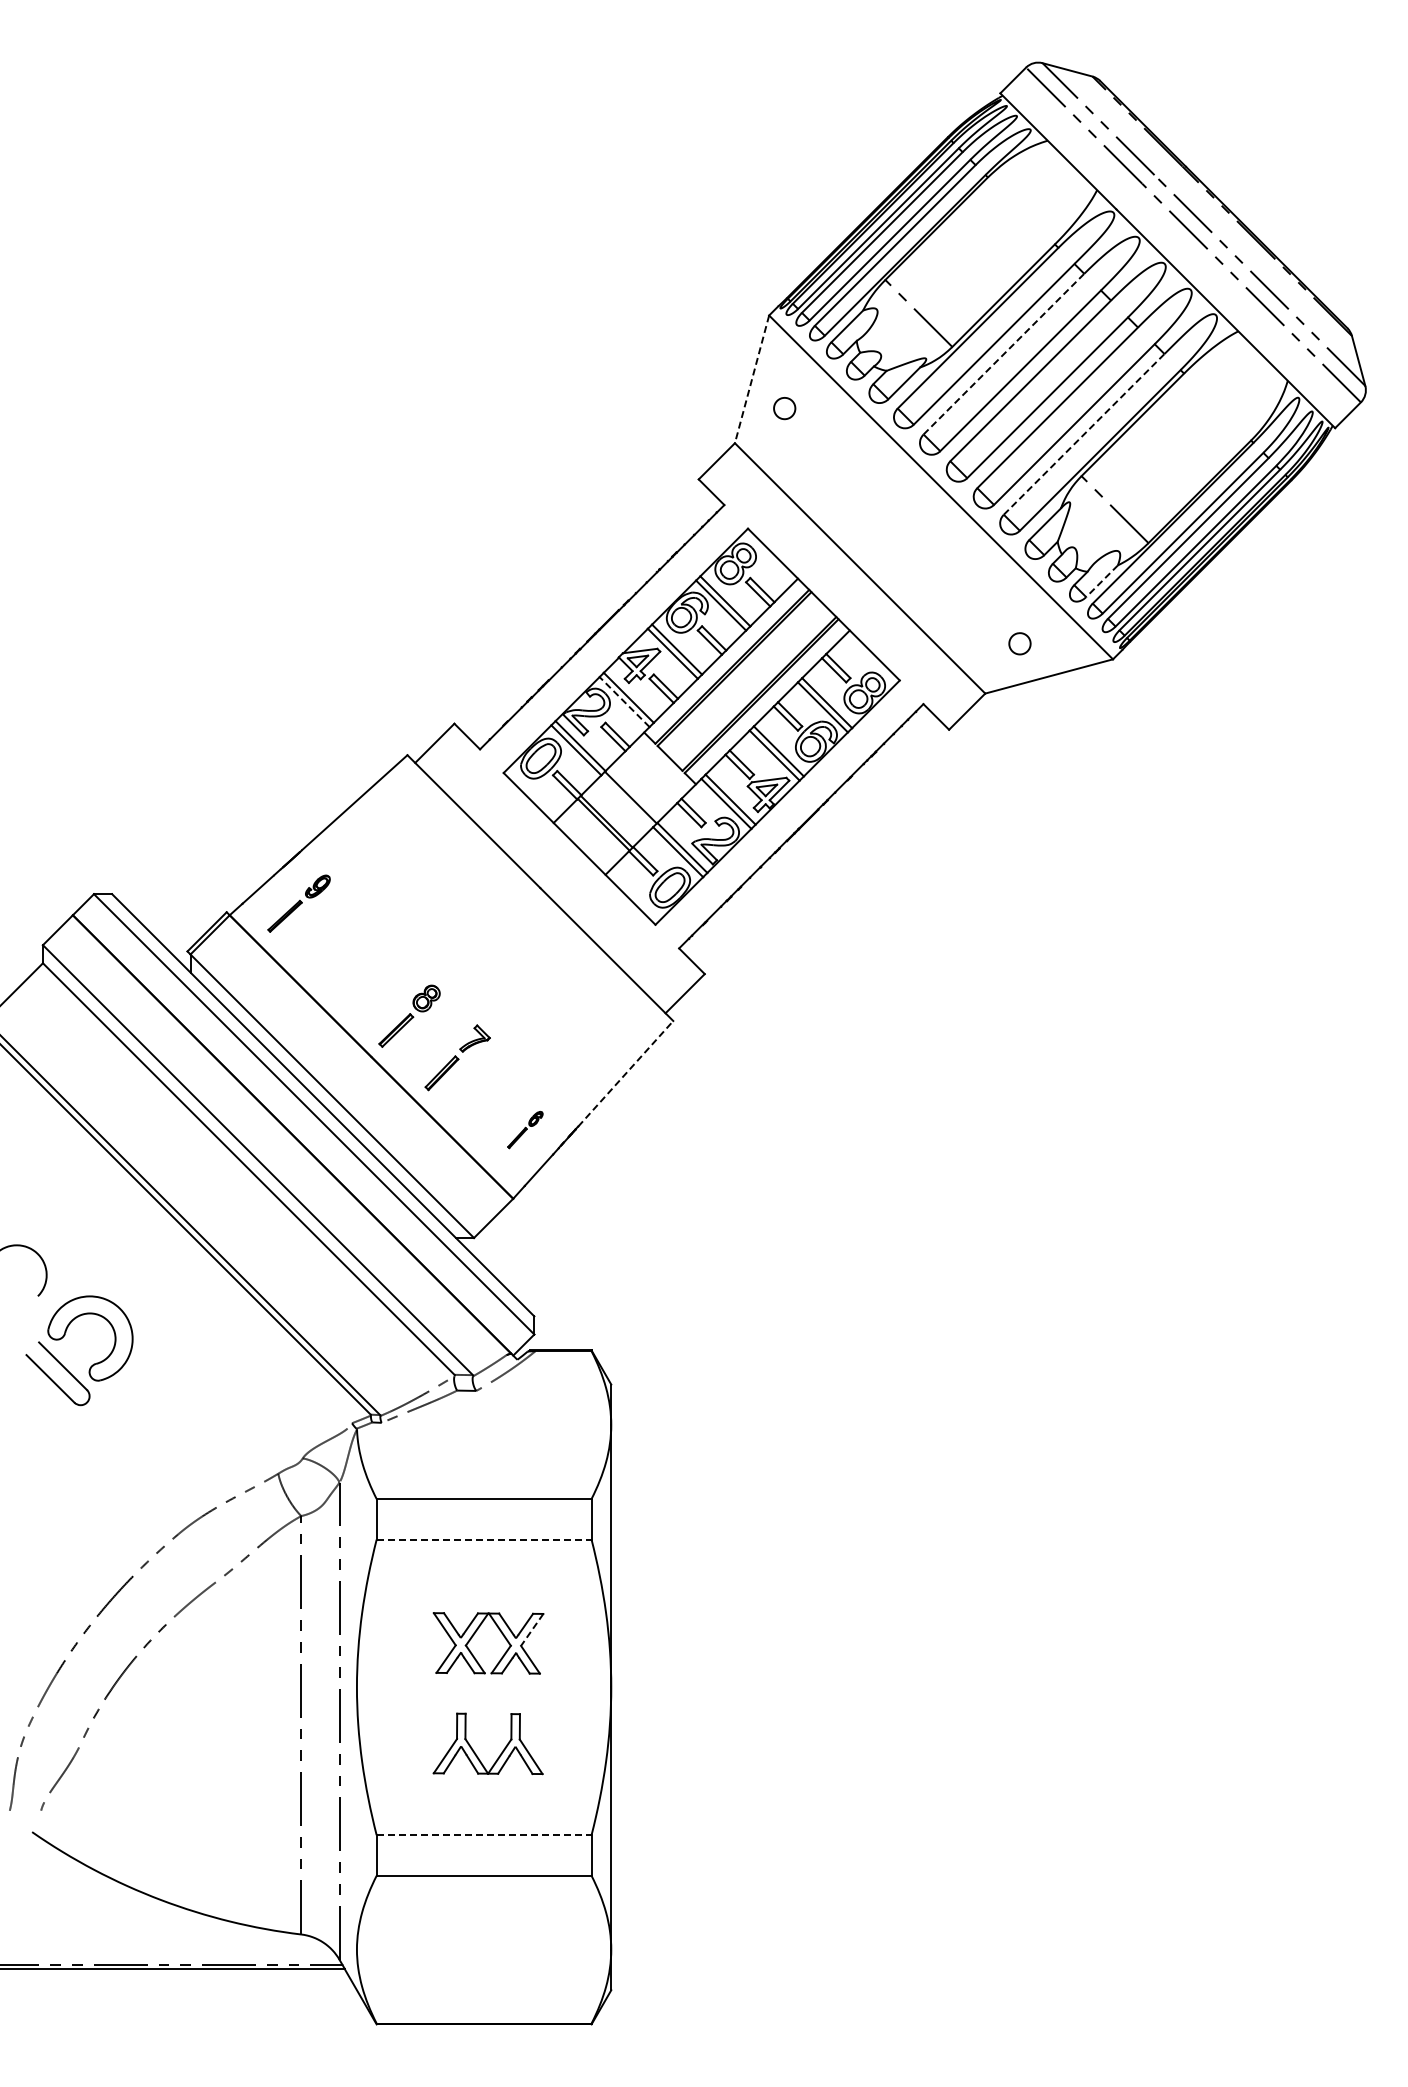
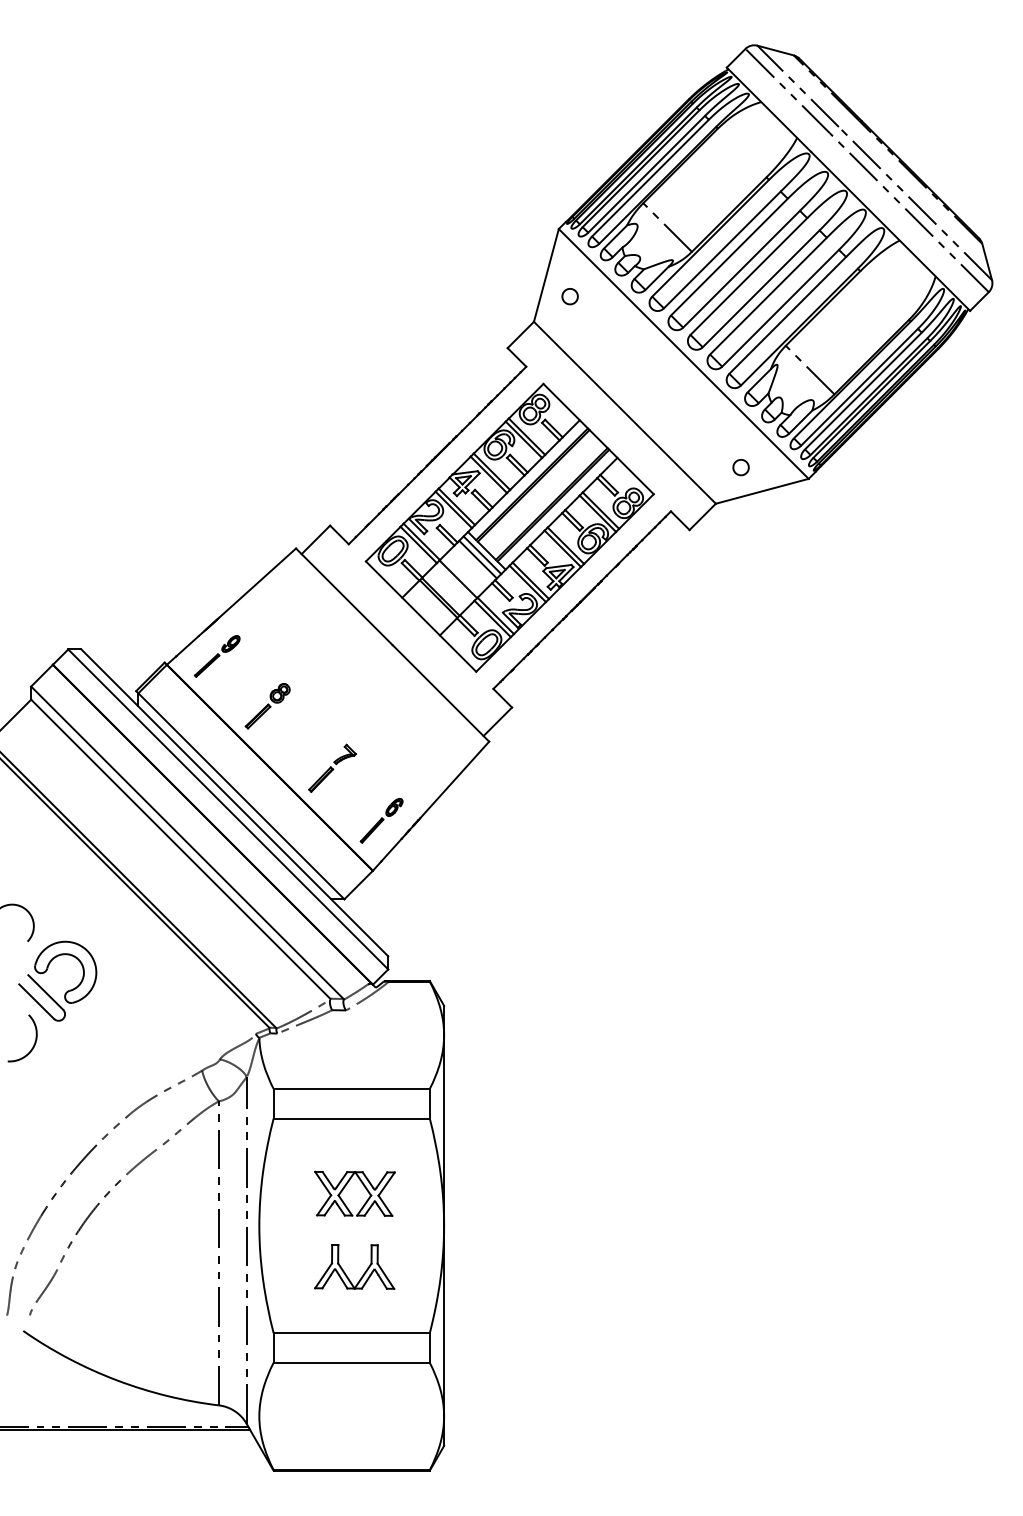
line: (1003, 354) -> (729, 257), dashed -> solid
line: (751, 379) -> (546, 275), dashed -> solid
line: (1084, 434) -> (787, 315), dashed -> solid
line: (1101, 581) -> (800, 422), dashed -> solid
line: (624, 701) -> (453, 509), dashed -> solid
line: (663, 764) -> (482, 555), added
line: (657, 770) -> (477, 559), added
part: (409, 1015) -> (267, 705), moved
line: (626, 1073) -> (455, 779), dashed -> solid
part: (525, 1129) -> (381, 820), size x1.67
curve: (47, 1435) -> (34, 1042), added
line: (484, 1539) -> (352, 1118), dashed -> solid
line: (531, 1630) -> (386, 1184), dashed -> solid
line: (484, 1835) -> (352, 1333), dashed -> solid

